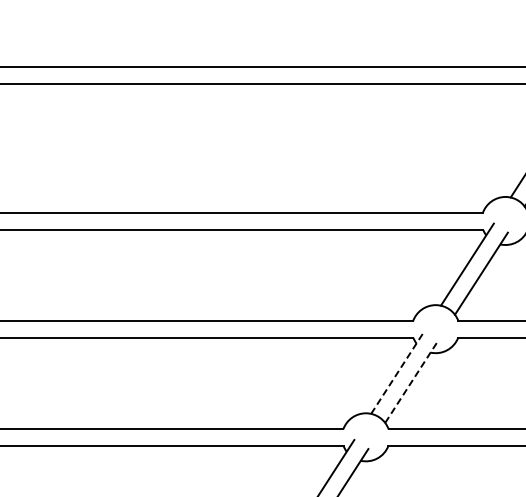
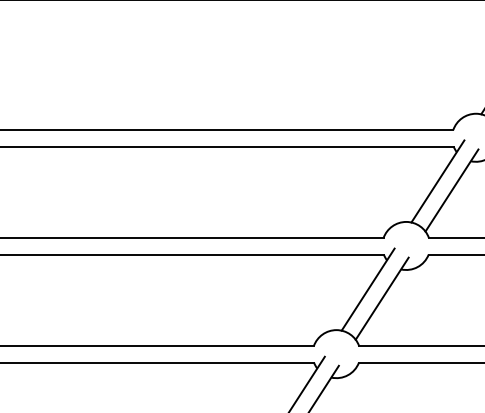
line: (397, 372) -> (368, 289), dashed -> solid
line: (411, 381) -> (382, 298), dashed -> solid

